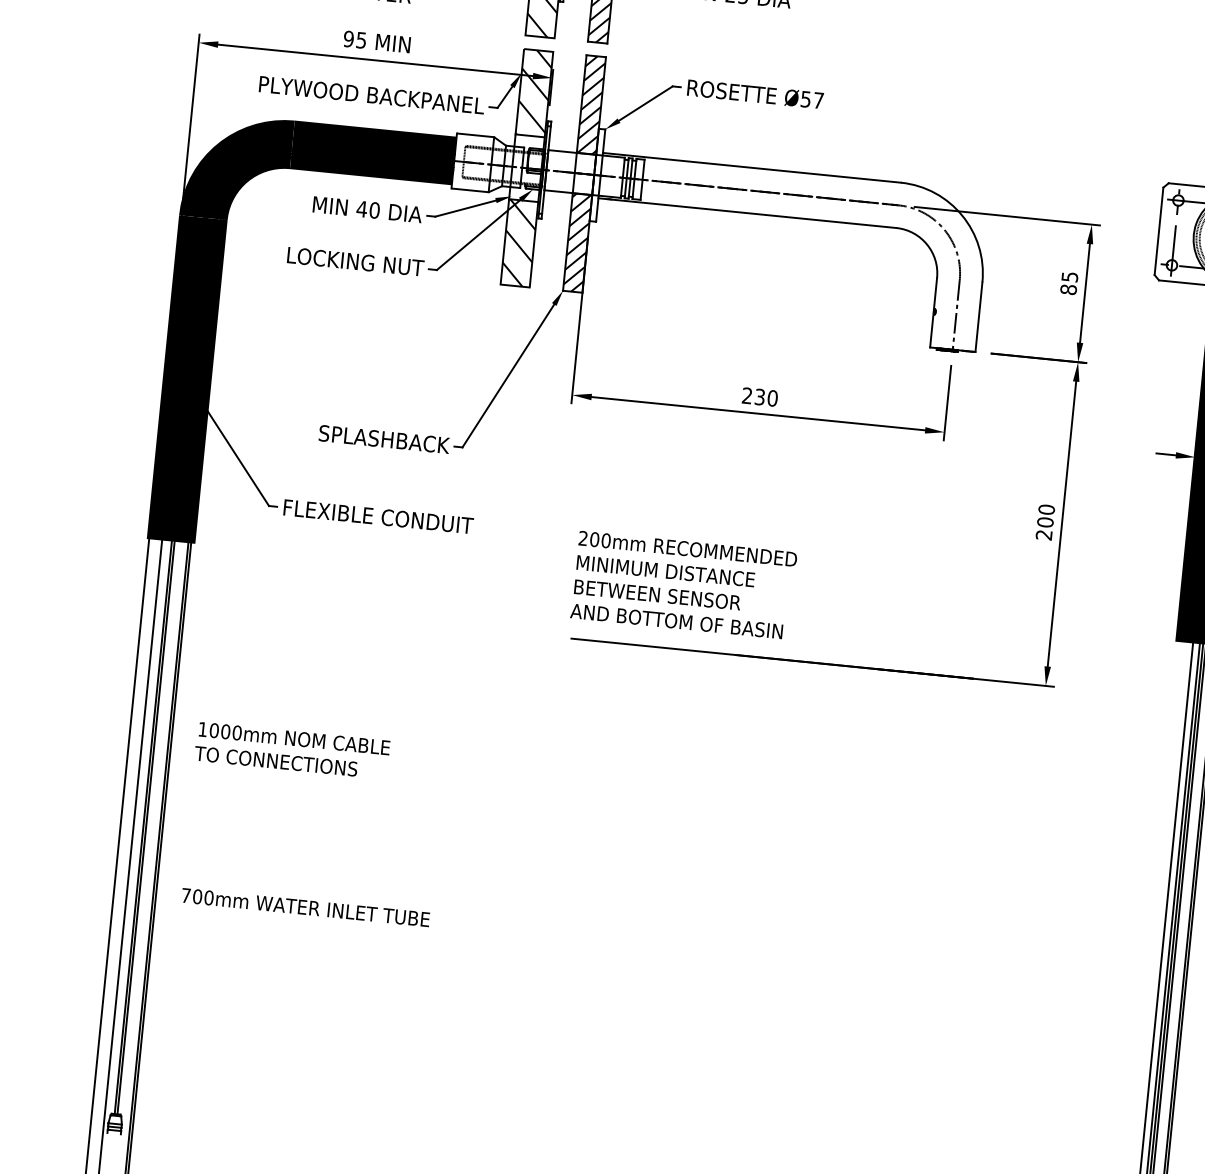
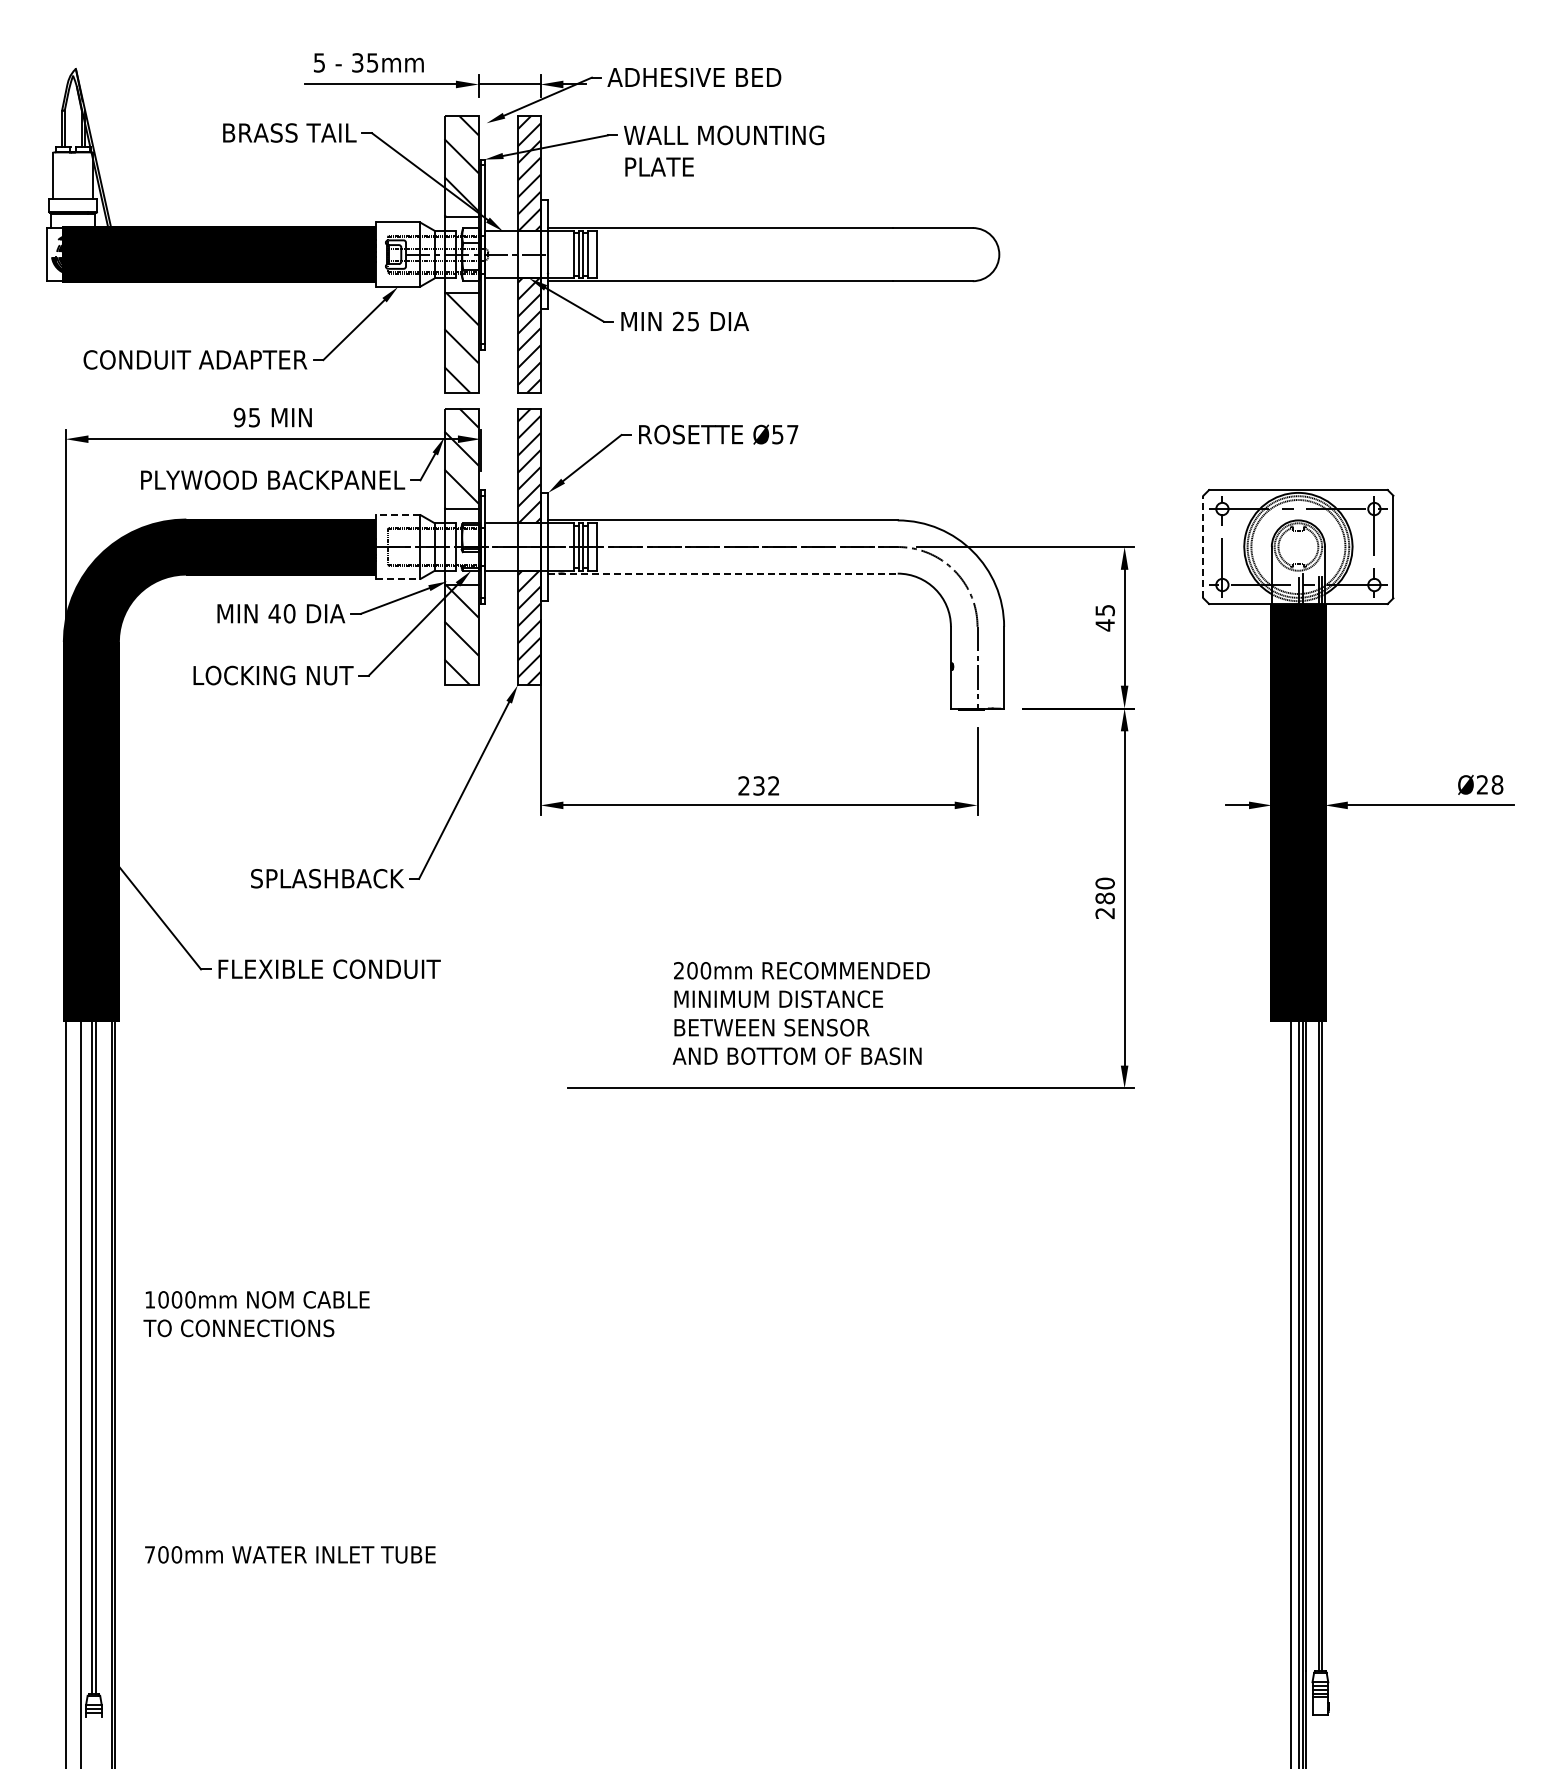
line: (475, 135) -> (398, 514), solid -> dashed
line: (470, 190) -> (398, 579), solid -> dashed
line: (746, 213) -> (722, 573), solid -> dashed
line: (1159, 230) -> (1203, 546), solid -> dashed
text: (1068, 289) -> (1104, 625), 85 -> 45
text: (772, 397) -> (773, 785), 230 -> 232
text: (1044, 522) -> (1104, 898), 200 -> 280
text: (683, 585) -> (800, 1013), moved
text: (292, 751) -> (256, 1314), moved
text: (305, 907) -> (290, 1554), moved

